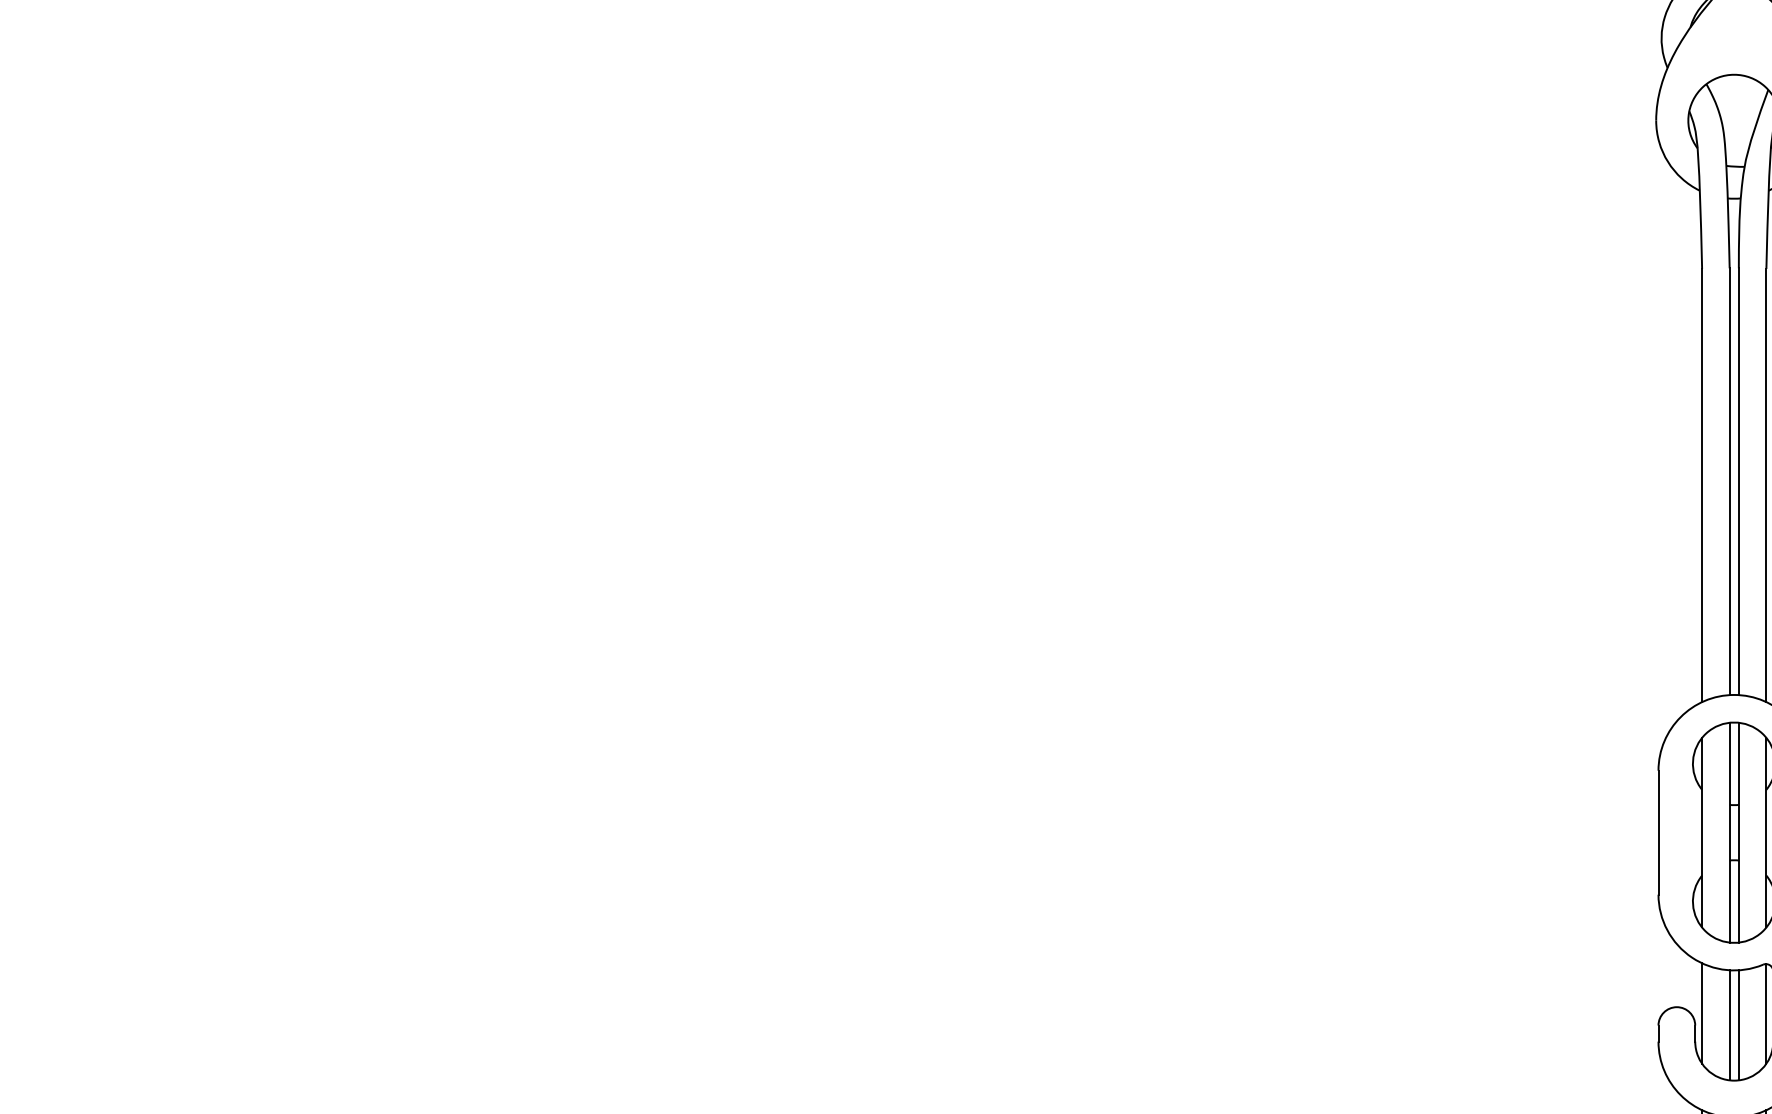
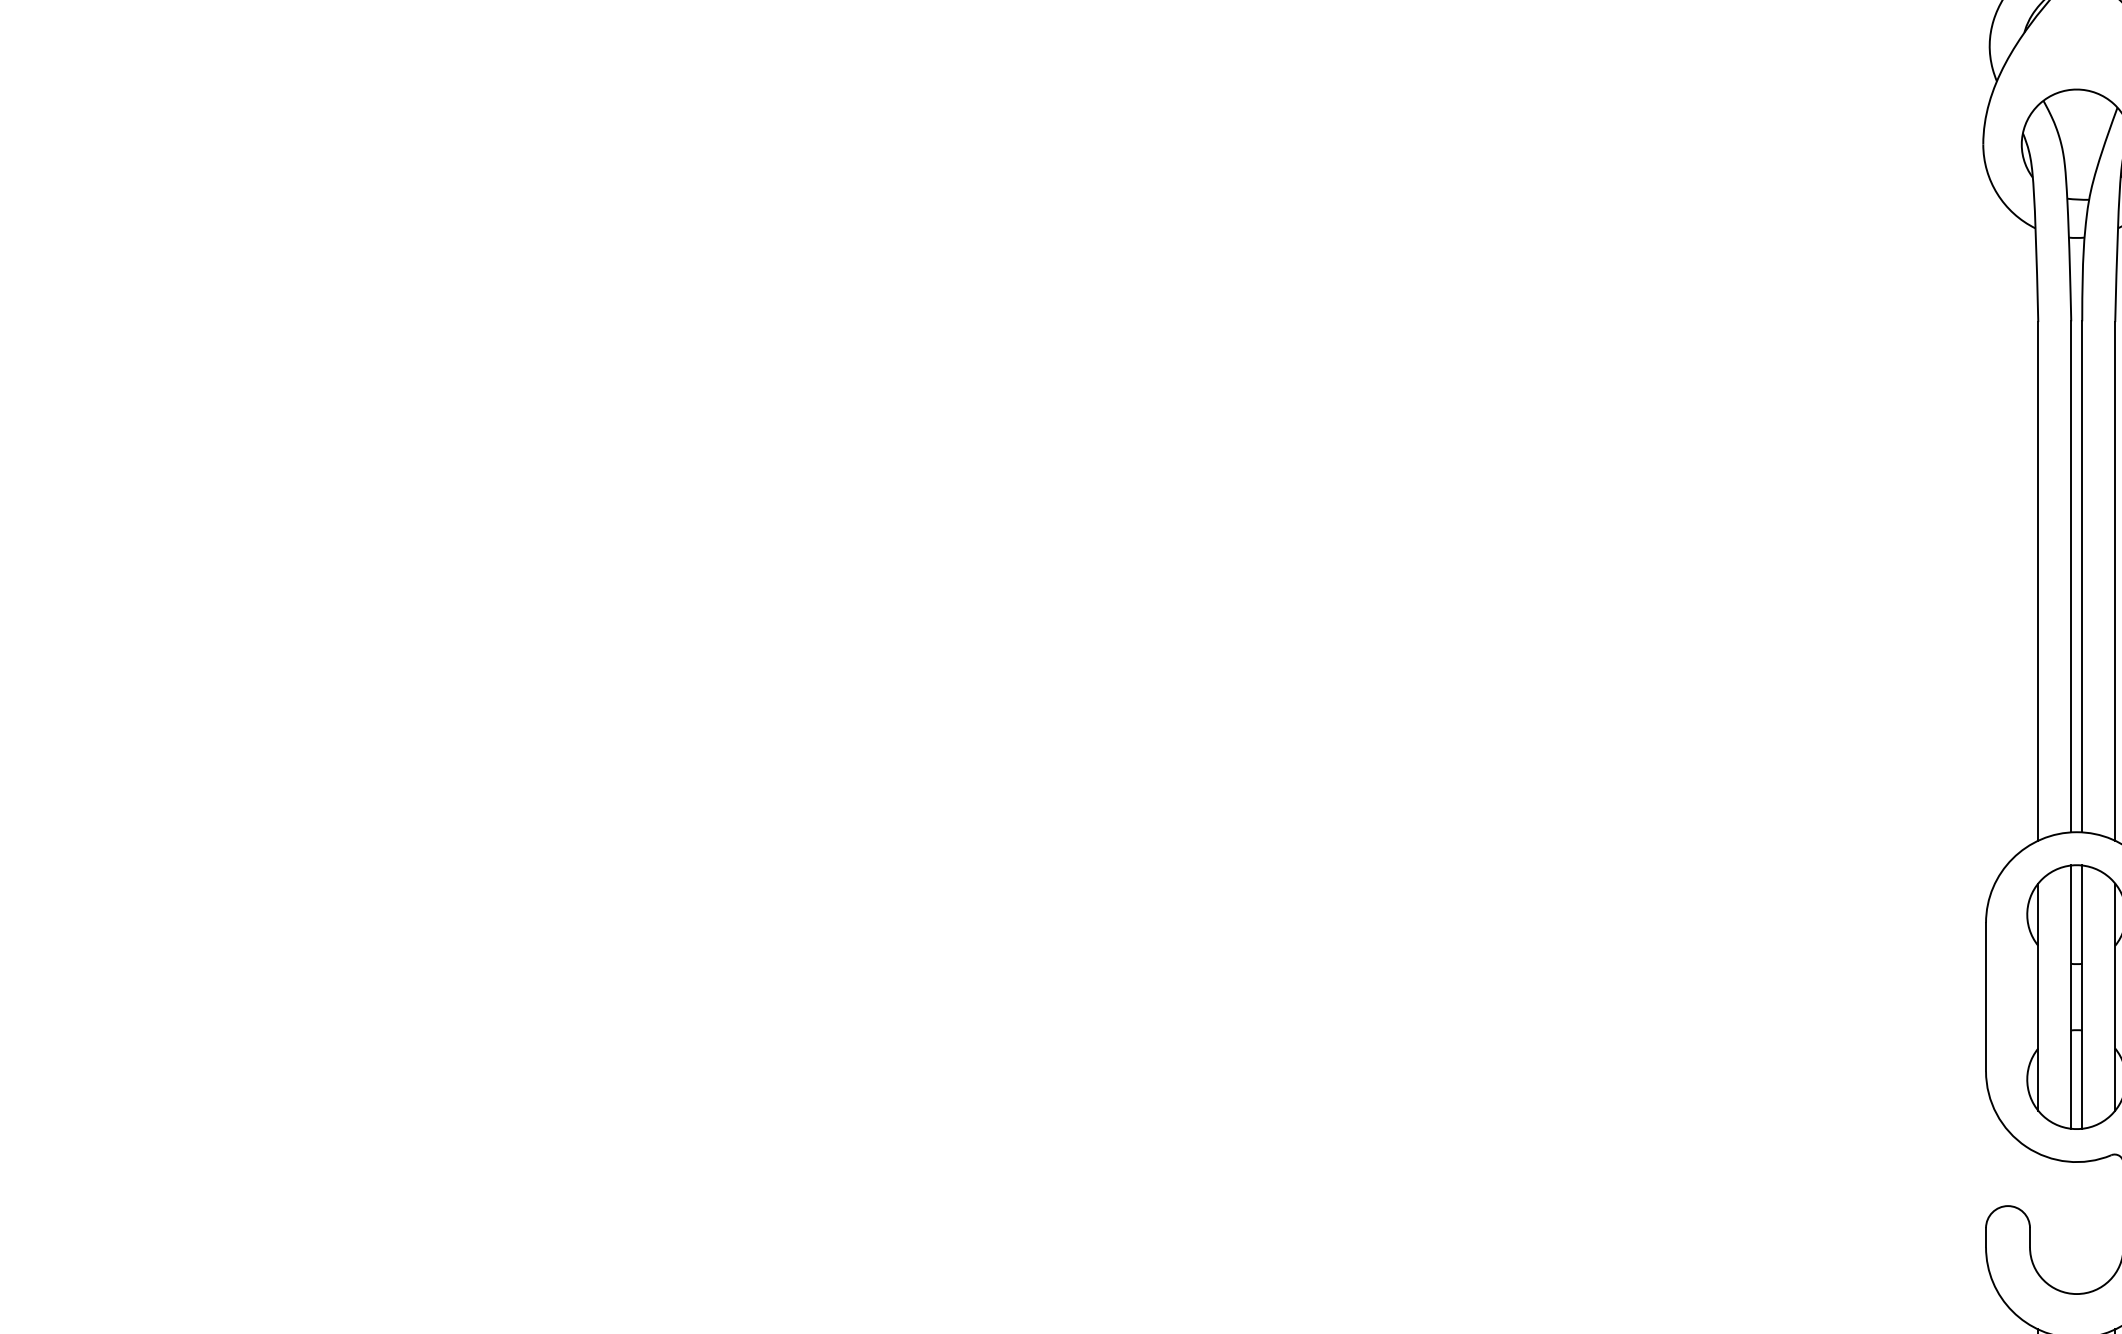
line: (1702, 1013) -> (2038, 1213), removed
line: (1766, 1013) -> (2115, 1213), removed
line: (1729, 1025) -> (2071, 1227), removed
line: (1739, 1025) -> (2082, 1227), removed

